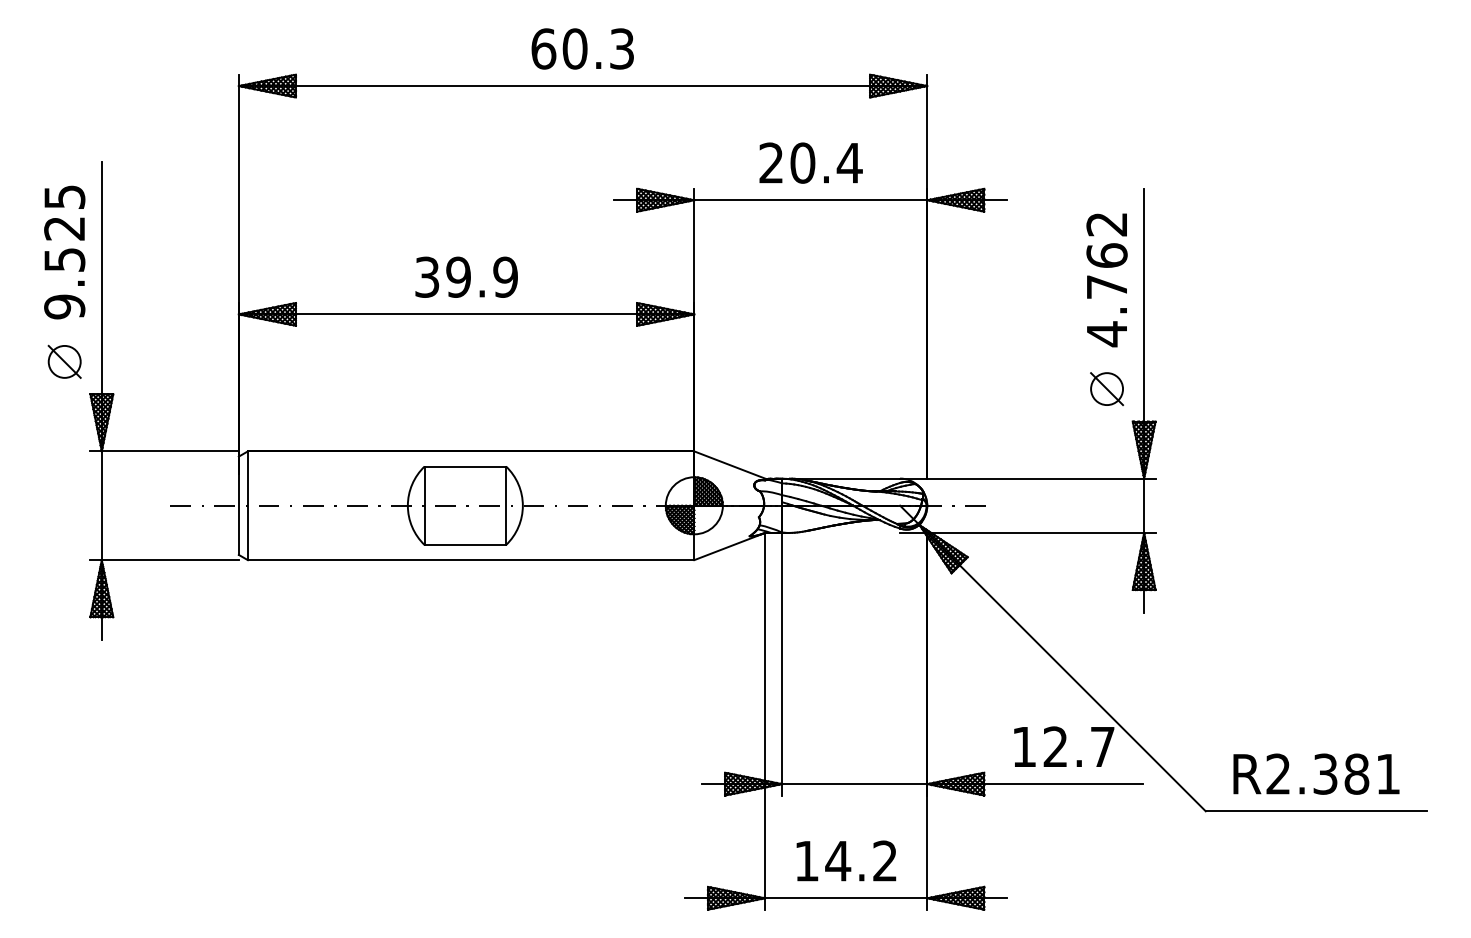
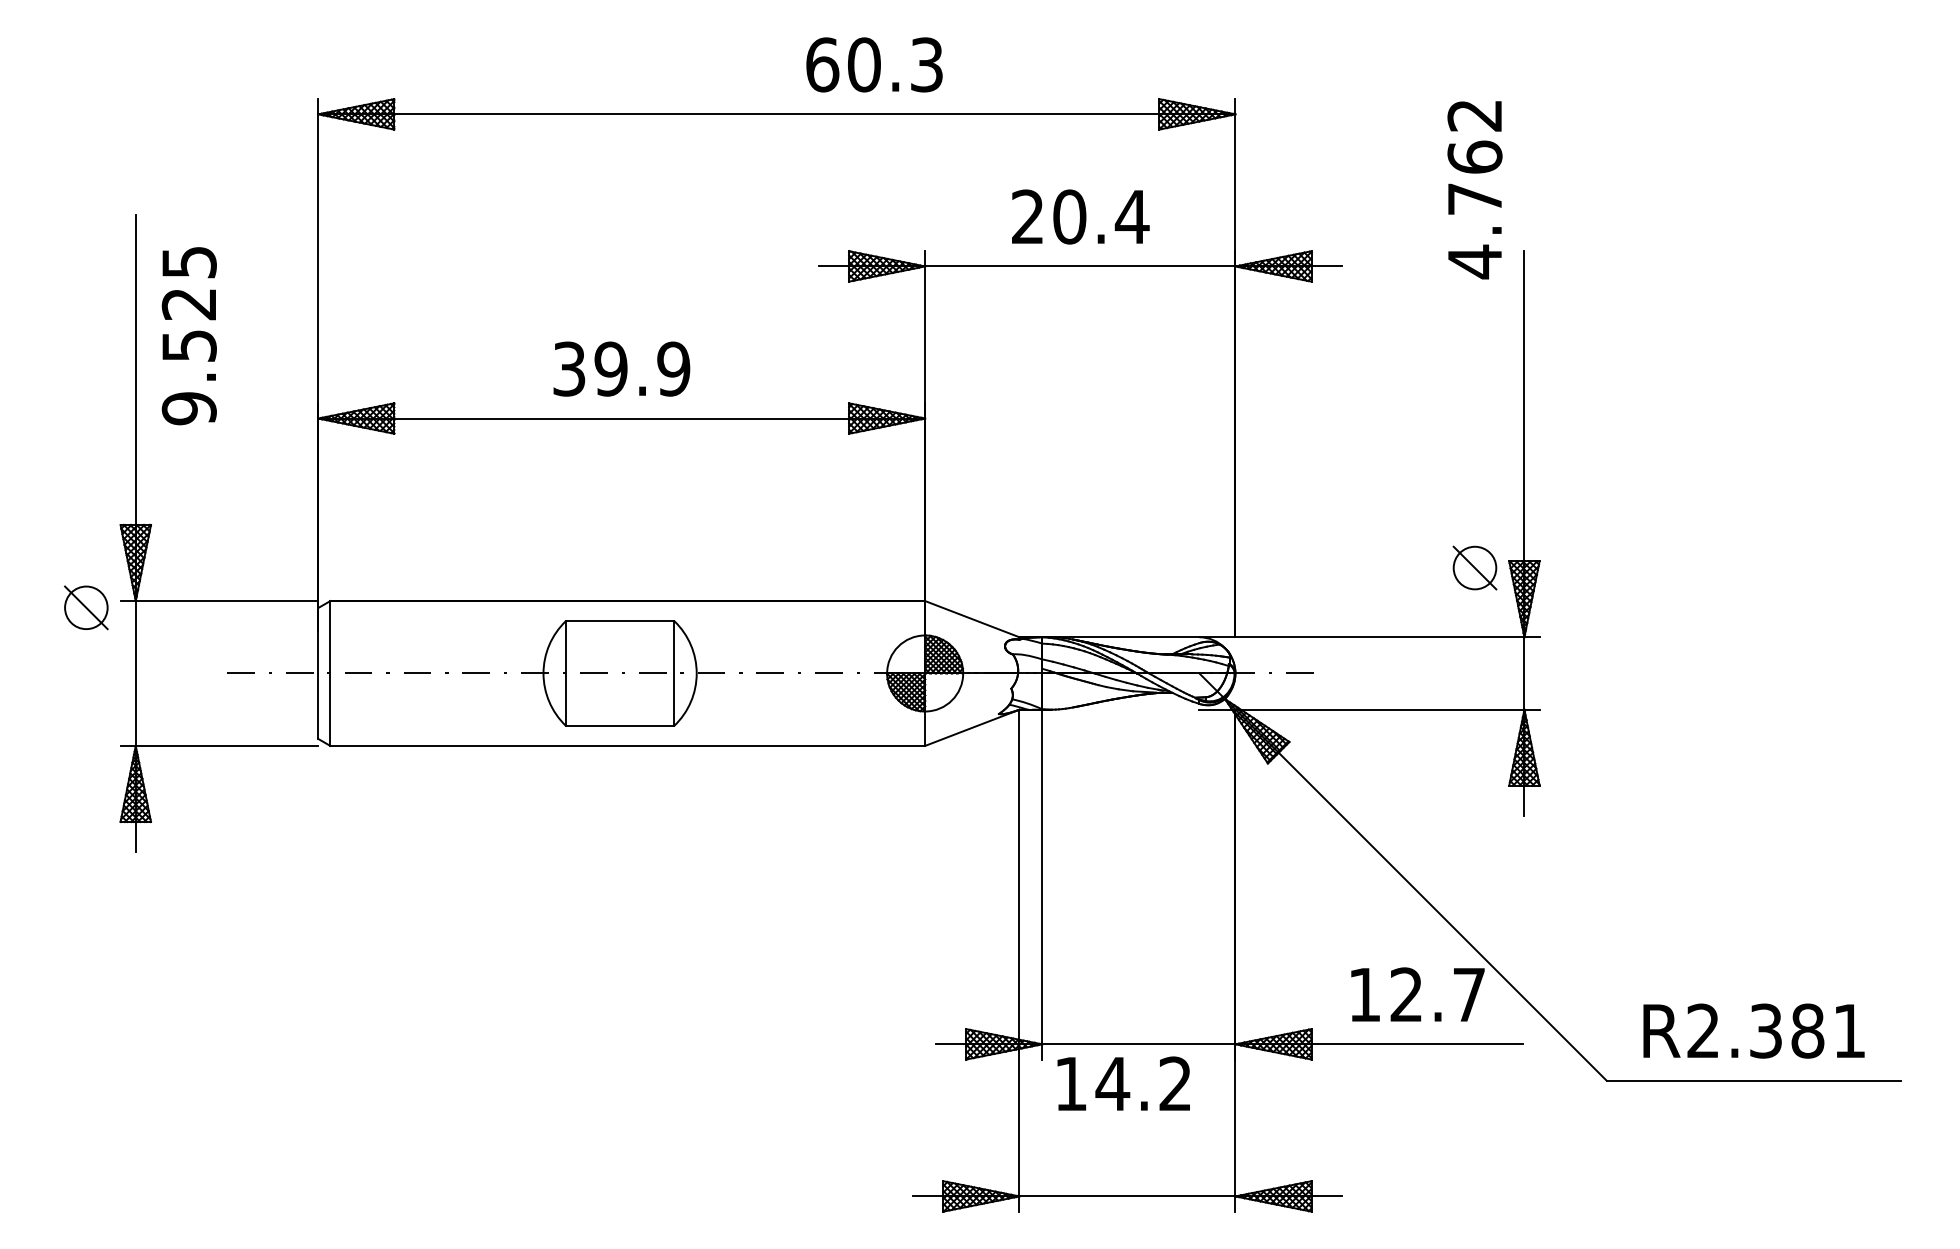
text: (582, 48) -> (874, 64), moved
text: (64, 252) -> (188, 336), moved
text: (1106, 280) -> (1474, 190), moved
part: (64, 361) -> (86, 607), moved
part: (1106, 388) -> (1474, 567), moved
text: (846, 860) -> (1123, 1083), moved

